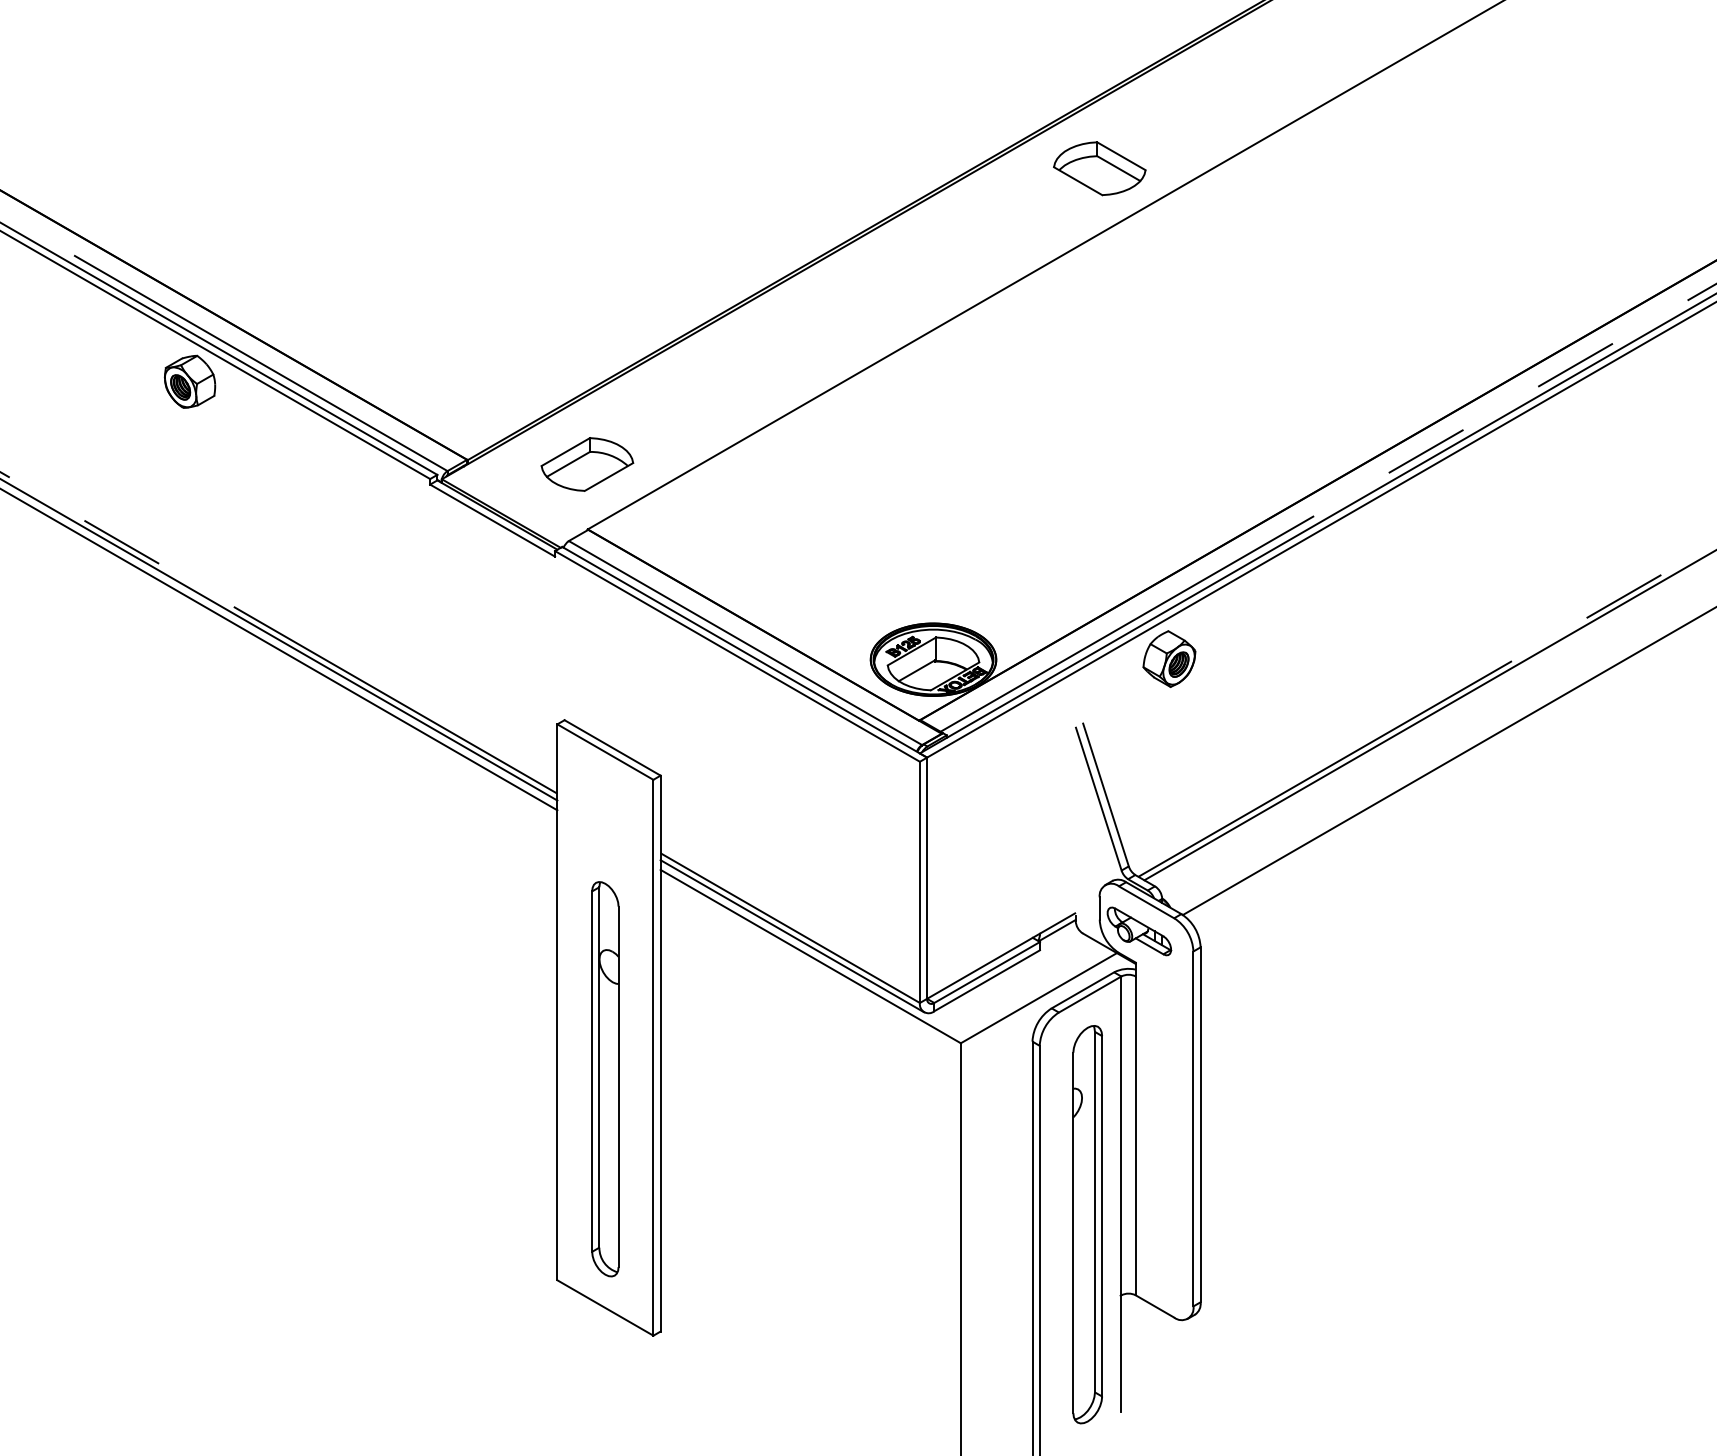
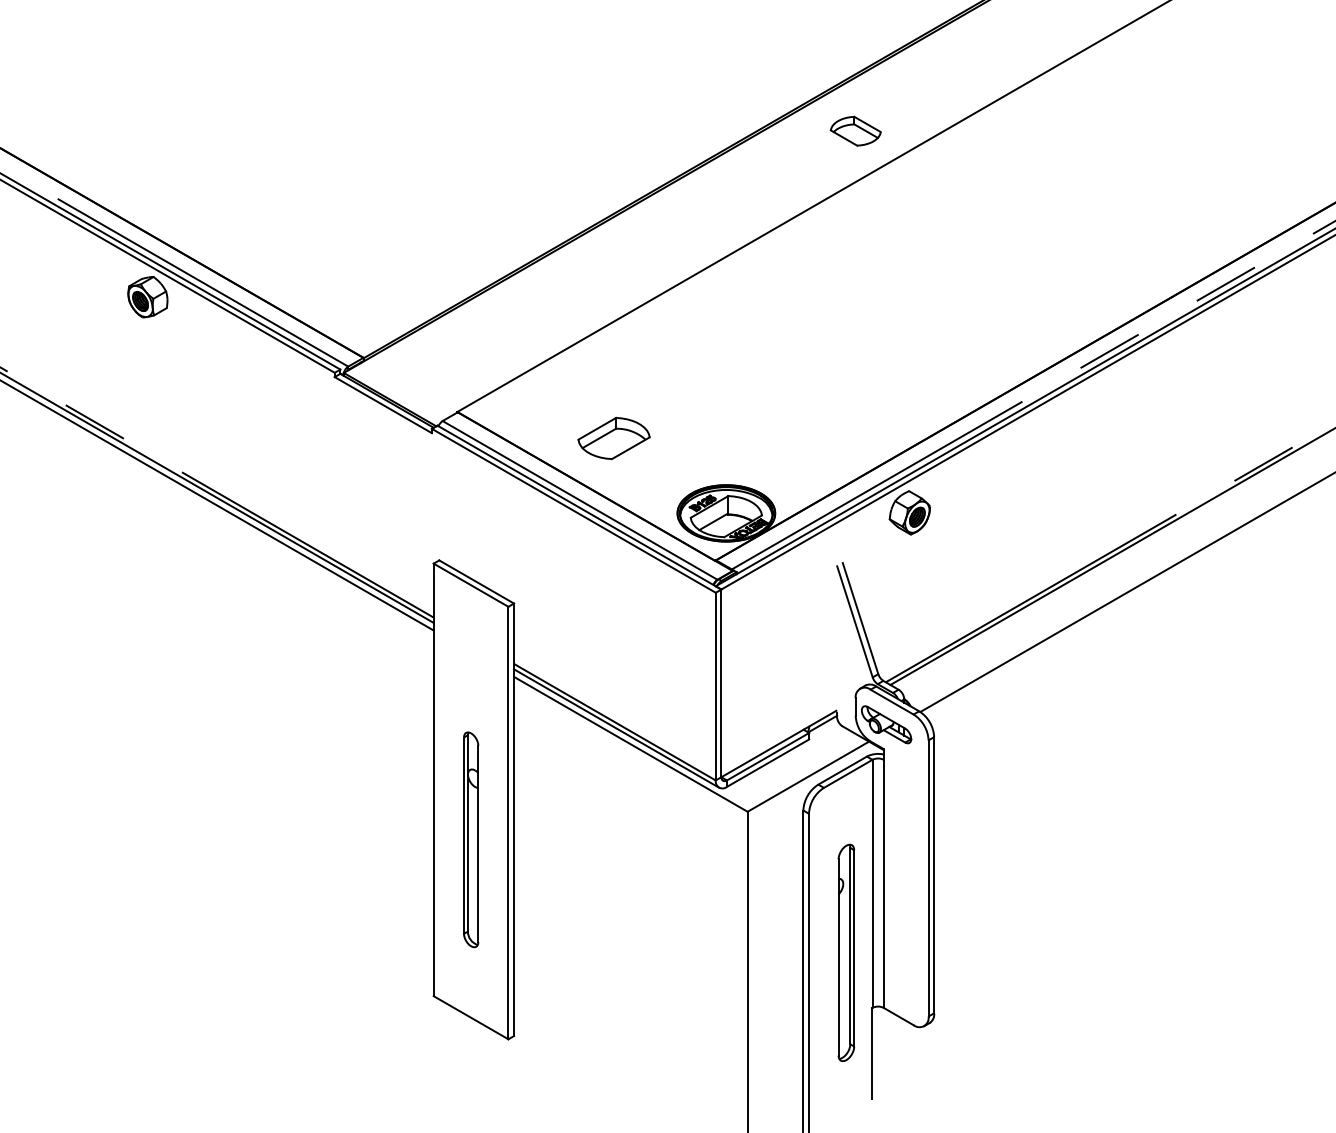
part: (1099, 167) -> (855, 130), size x0.7
part: (586, 464) -> (613, 438), moved
part: (605, 1078) -> (471, 839), size x0.7
part: (1087, 1224) -> (846, 952), size x0.7

